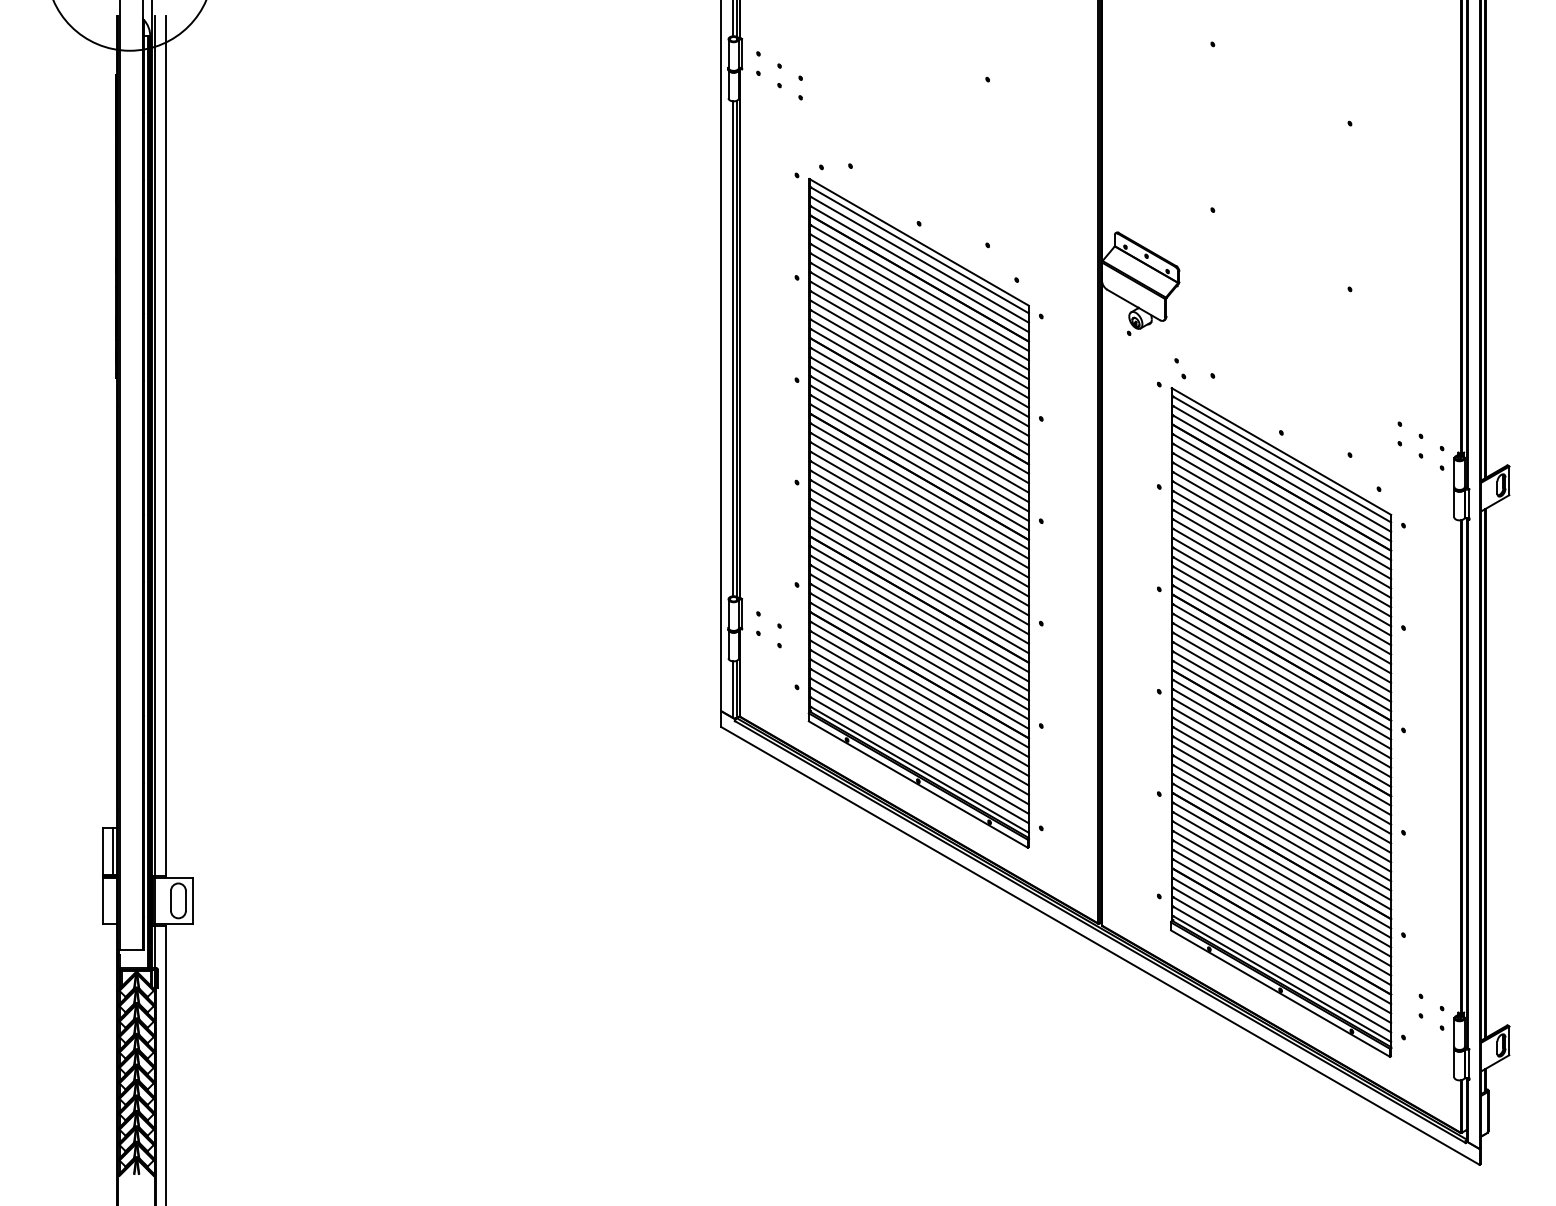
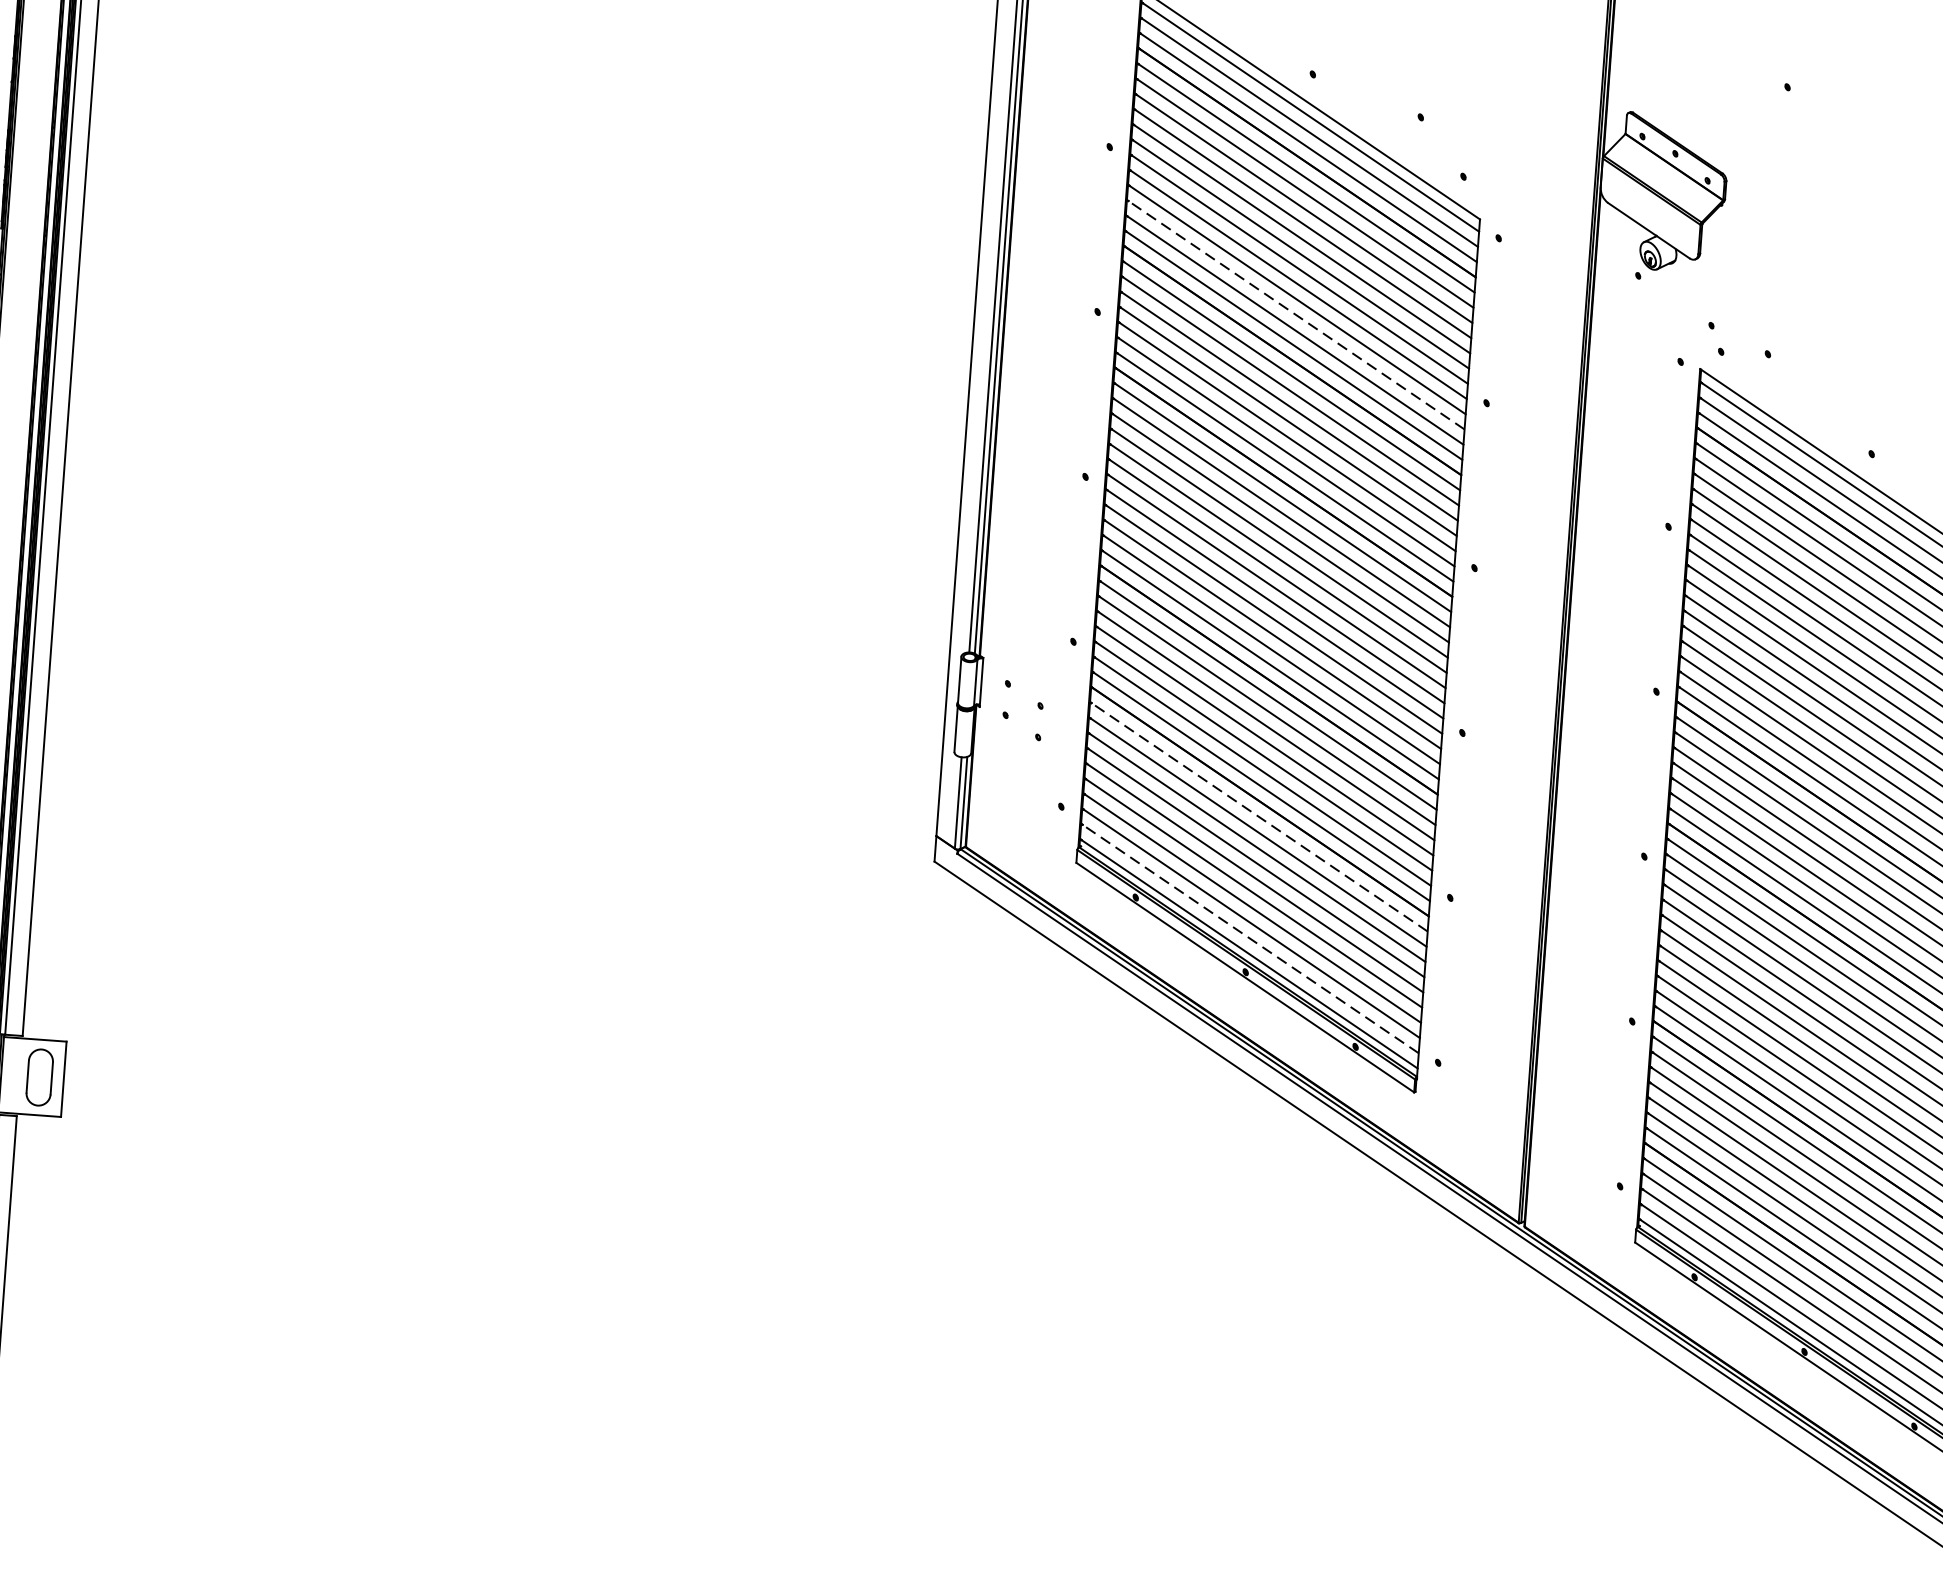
line: (919, 372) -> (1295, 314), solid -> dashed
line: (919, 684) -> (1258, 816), solid -> dashed
line: (919, 759) -> (1250, 937), solid -> dashed

